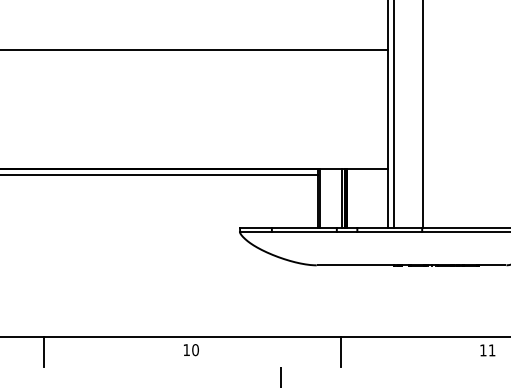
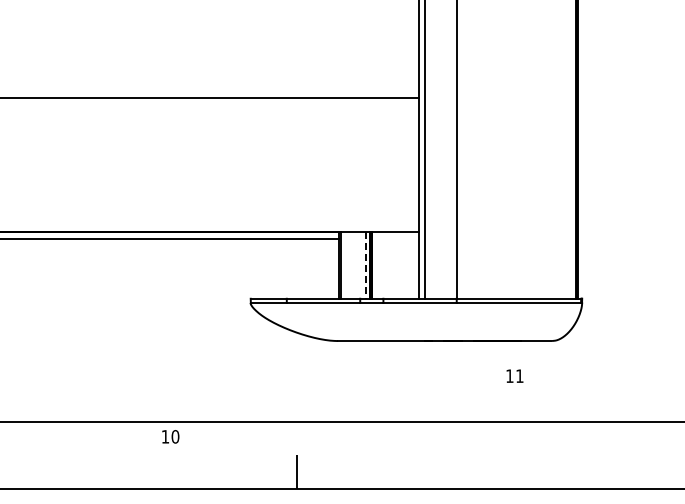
line: (341, 198) -> (365, 265), solid -> dashed
text: (191, 349) -> (170, 436), moved
text: (487, 349) -> (514, 375), moved
line: (44, 351) -> (29, 438), removed
line: (340, 351) -> (364, 438), removed

